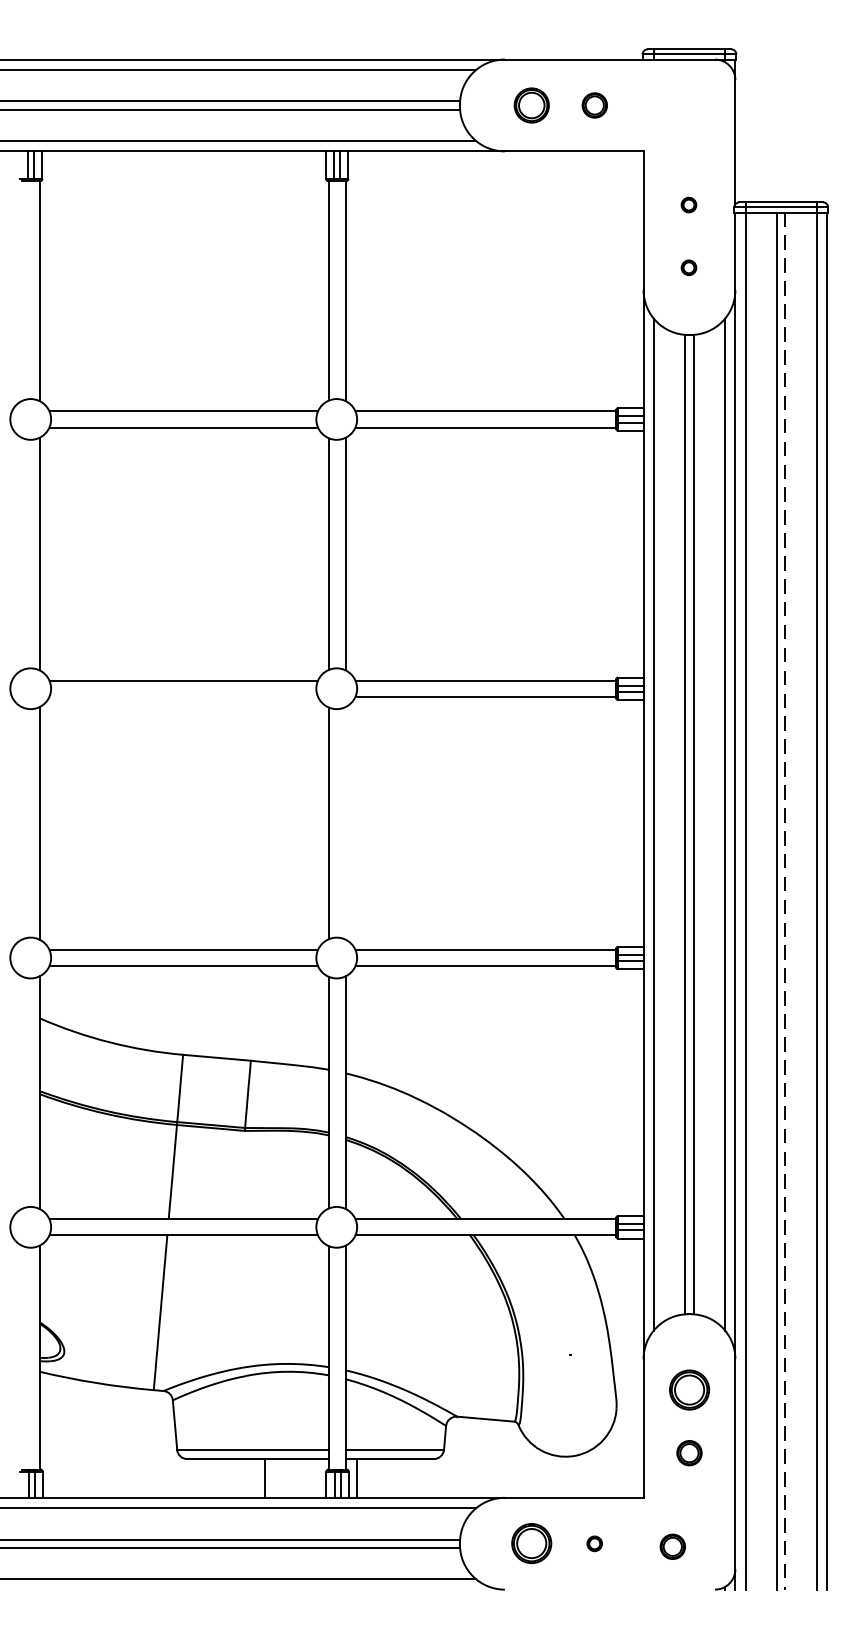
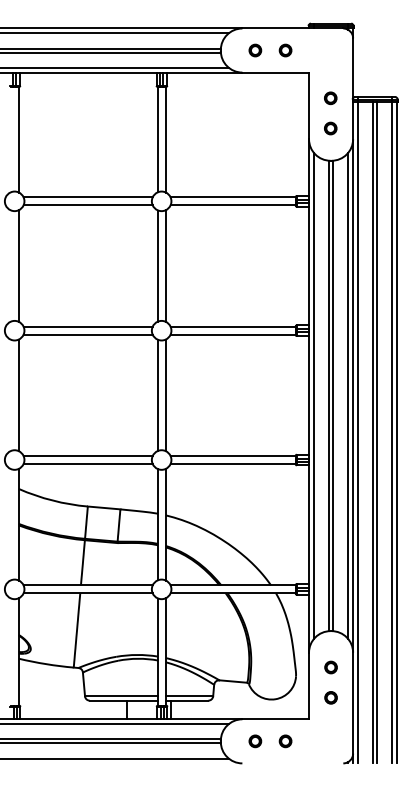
part: (532, 105) -> (255, 50), size x0.71
part: (688, 205) -> (330, 98), size x1.67
part: (688, 267) -> (330, 128), size x1.67
line: (182, 696) -> (87, 334), added
line: (344, 823) -> (165, 395), added
line: (786, 900) -> (377, 432), dashed -> solid
part: (688, 1389) -> (330, 667), size x0.62
part: (532, 1544) -> (255, 741), size x0.62
part: (594, 1544) -> (285, 741), size x1.67
part: (671, 1546) -> (322, 742), removed

